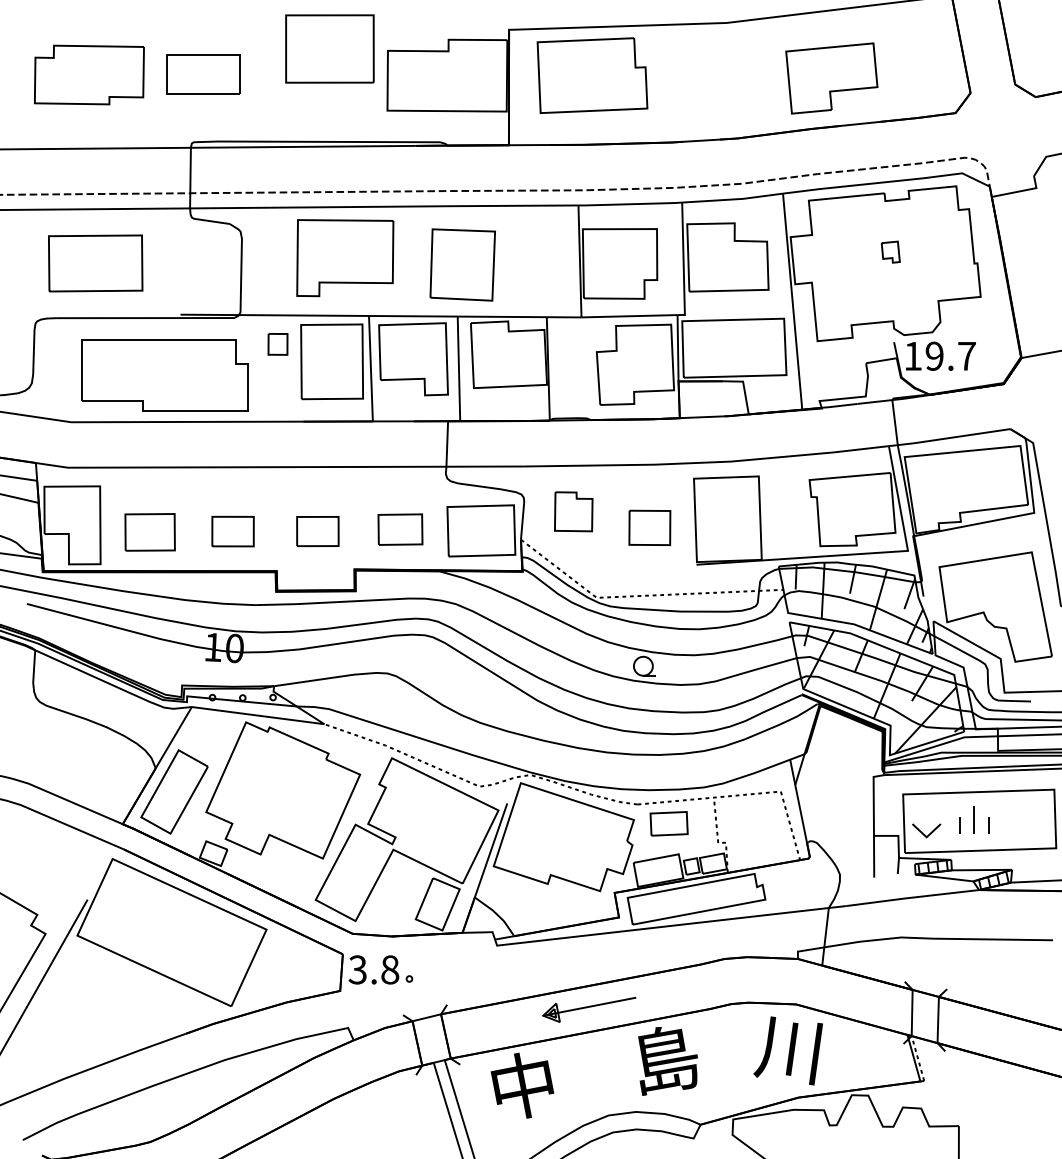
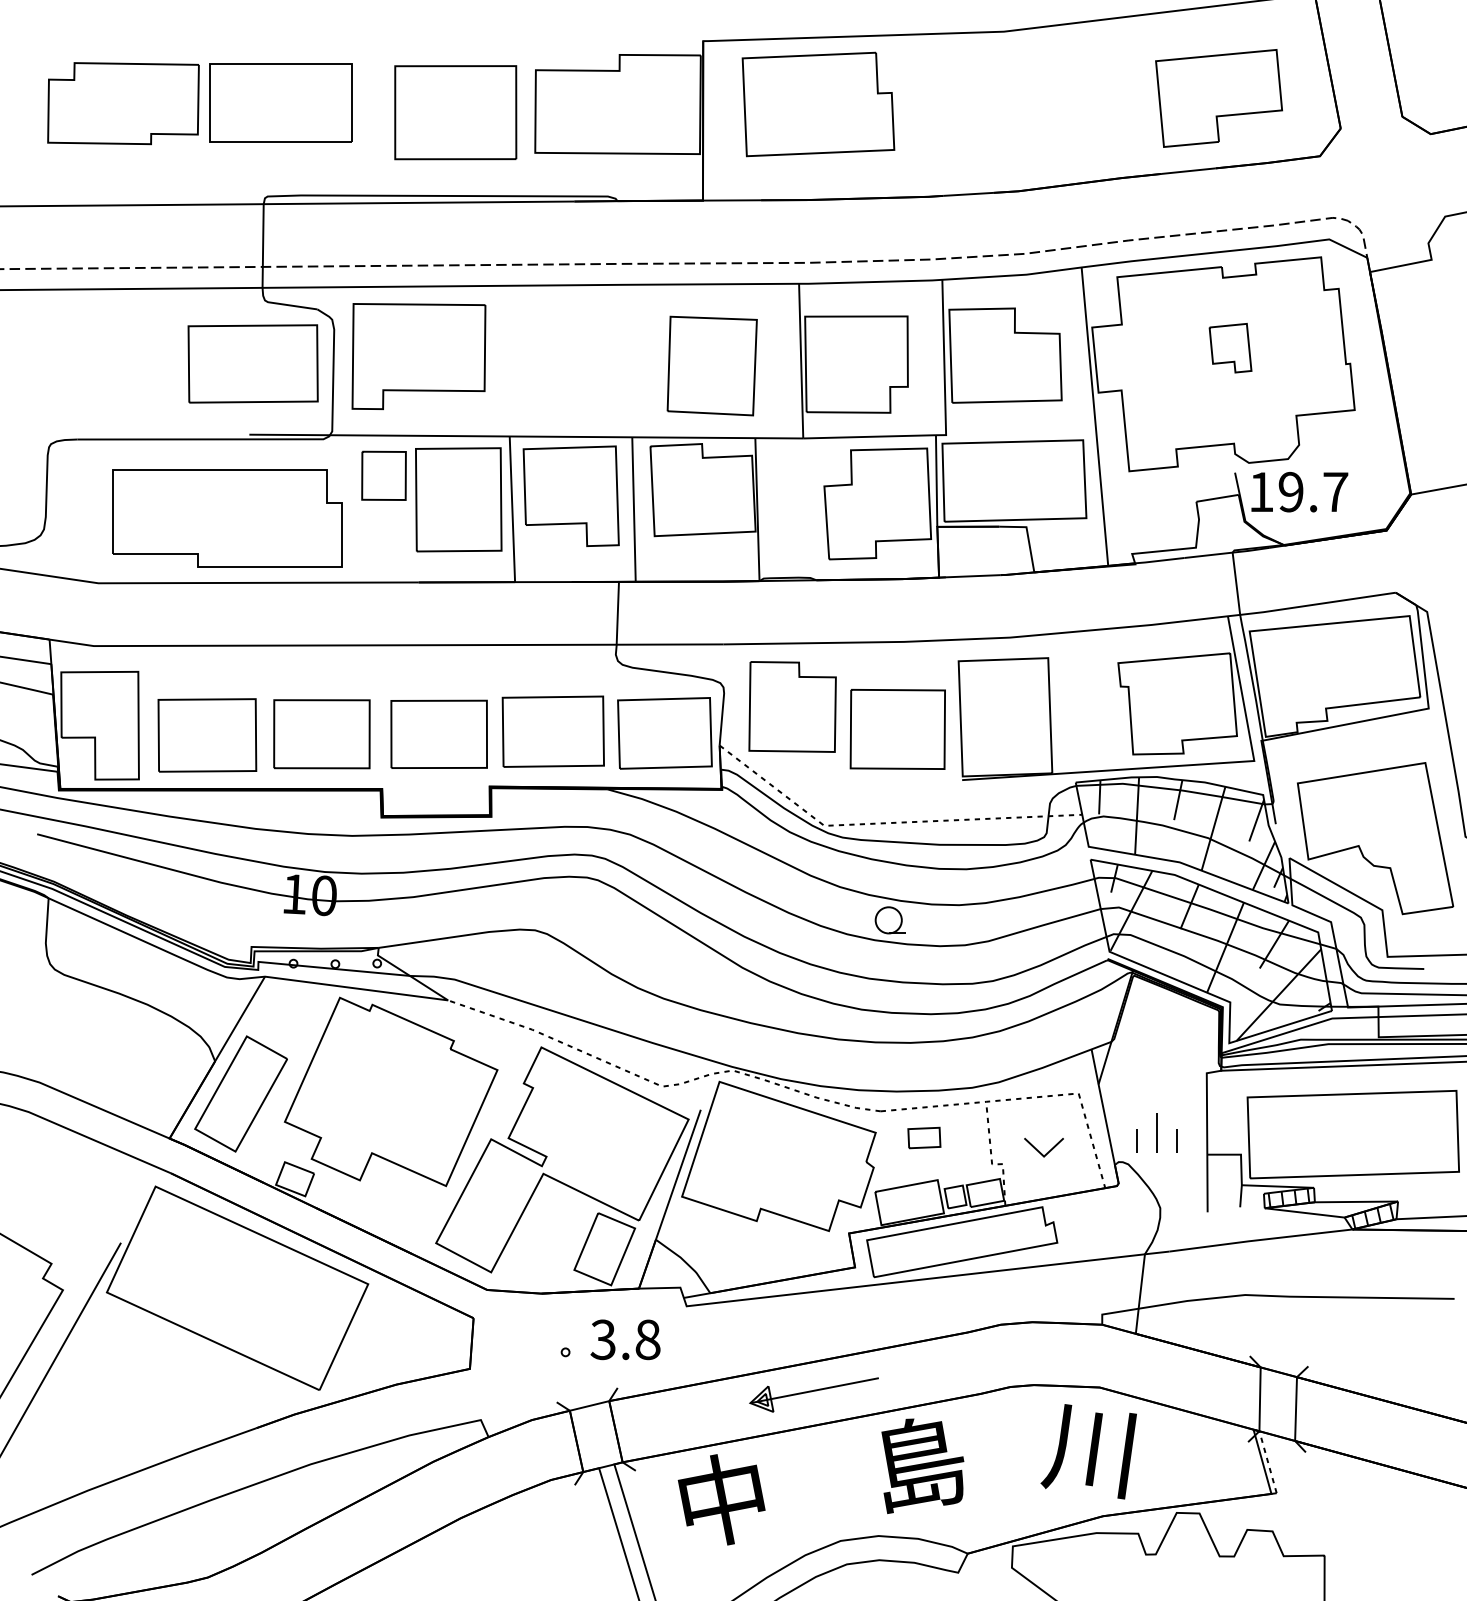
part: (329, 48) -> (455, 112), moved
part: (203, 74) -> (280, 102), size x1.43
part: (832, 78) -> (1219, 98), moved
part: (890, 252) -> (1230, 348), size x1.67
part: (344, 258) -> (418, 356), moved
part: (95, 263) -> (252, 363), moved
part: (462, 264) -> (711, 365), moved
part: (277, 344) -> (383, 475), size x1.67
part: (573, 511) -> (792, 706), size x1.67
part: (649, 527) -> (897, 728), size x1.67
part: (399, 529) -> (552, 731), size x1.67
part: (317, 530) -> (438, 733), size x1.67
part: (232, 531) -> (321, 734), size x1.67
part: (150, 532) -> (207, 735), size x1.43
part: (974, 819) -> (1156, 1132), moved
part: (669, 823) -> (924, 1137), size x0.62
part: (926, 830) -> (1043, 1147), moved
text: (373, 969) -> (625, 1339), moved

